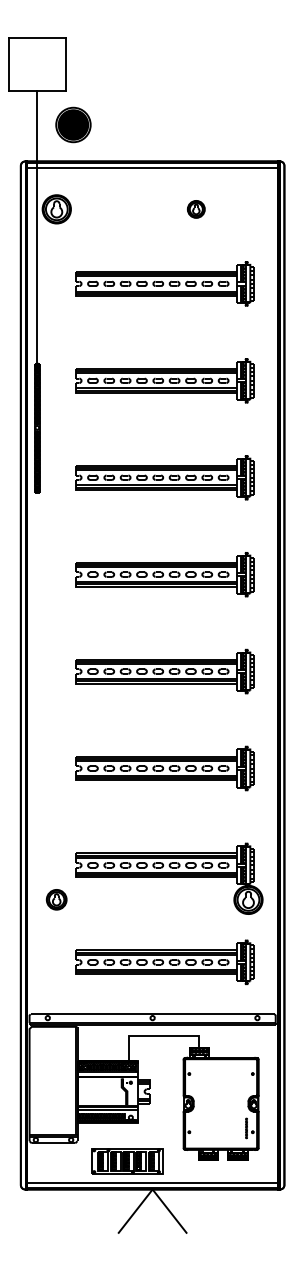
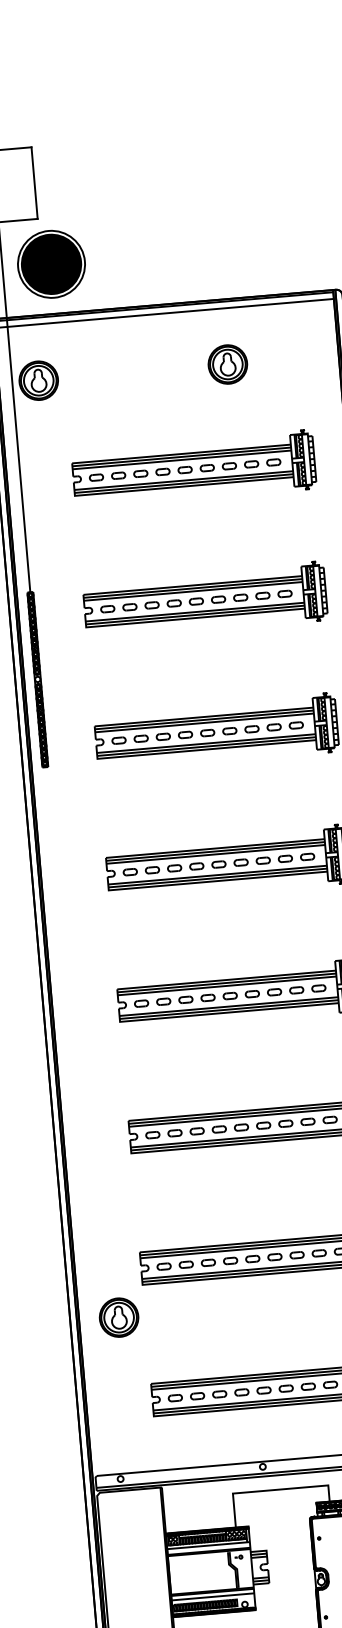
part: (73, 124) -> (51, 263), size x1.43
part: (196, 209) -> (228, 364), size x1.67
part: (56, 899) -> (118, 1317), size x1.43

